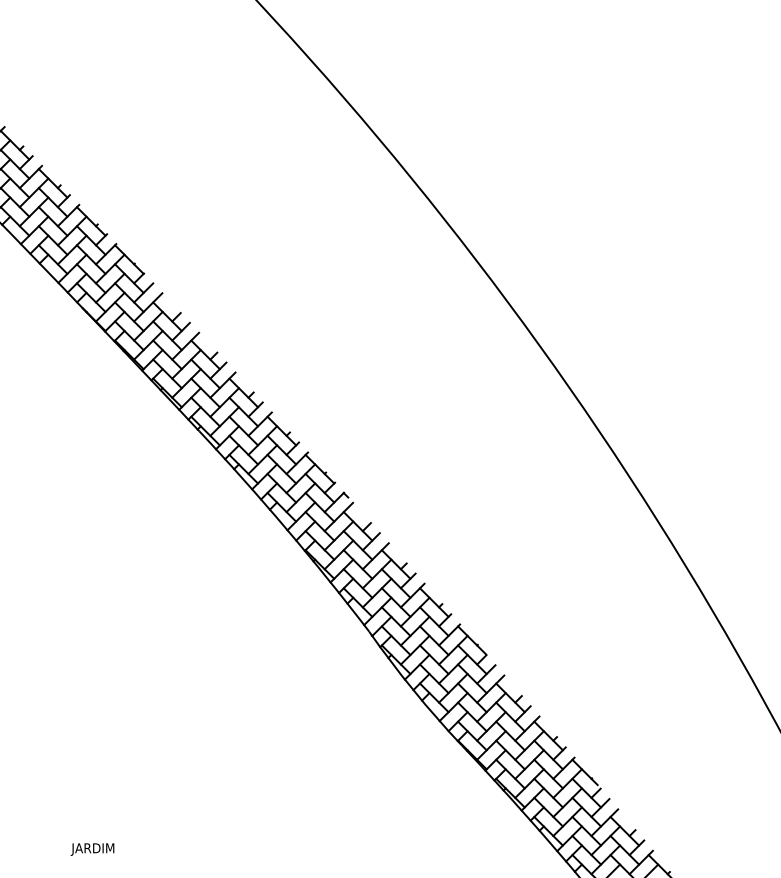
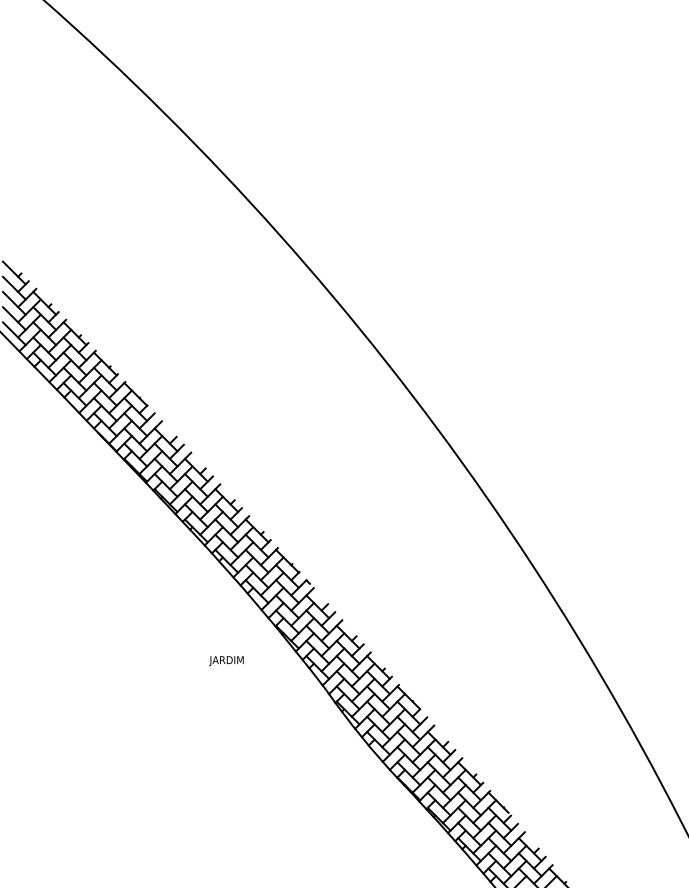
text: (92, 849) -> (226, 661), moved

